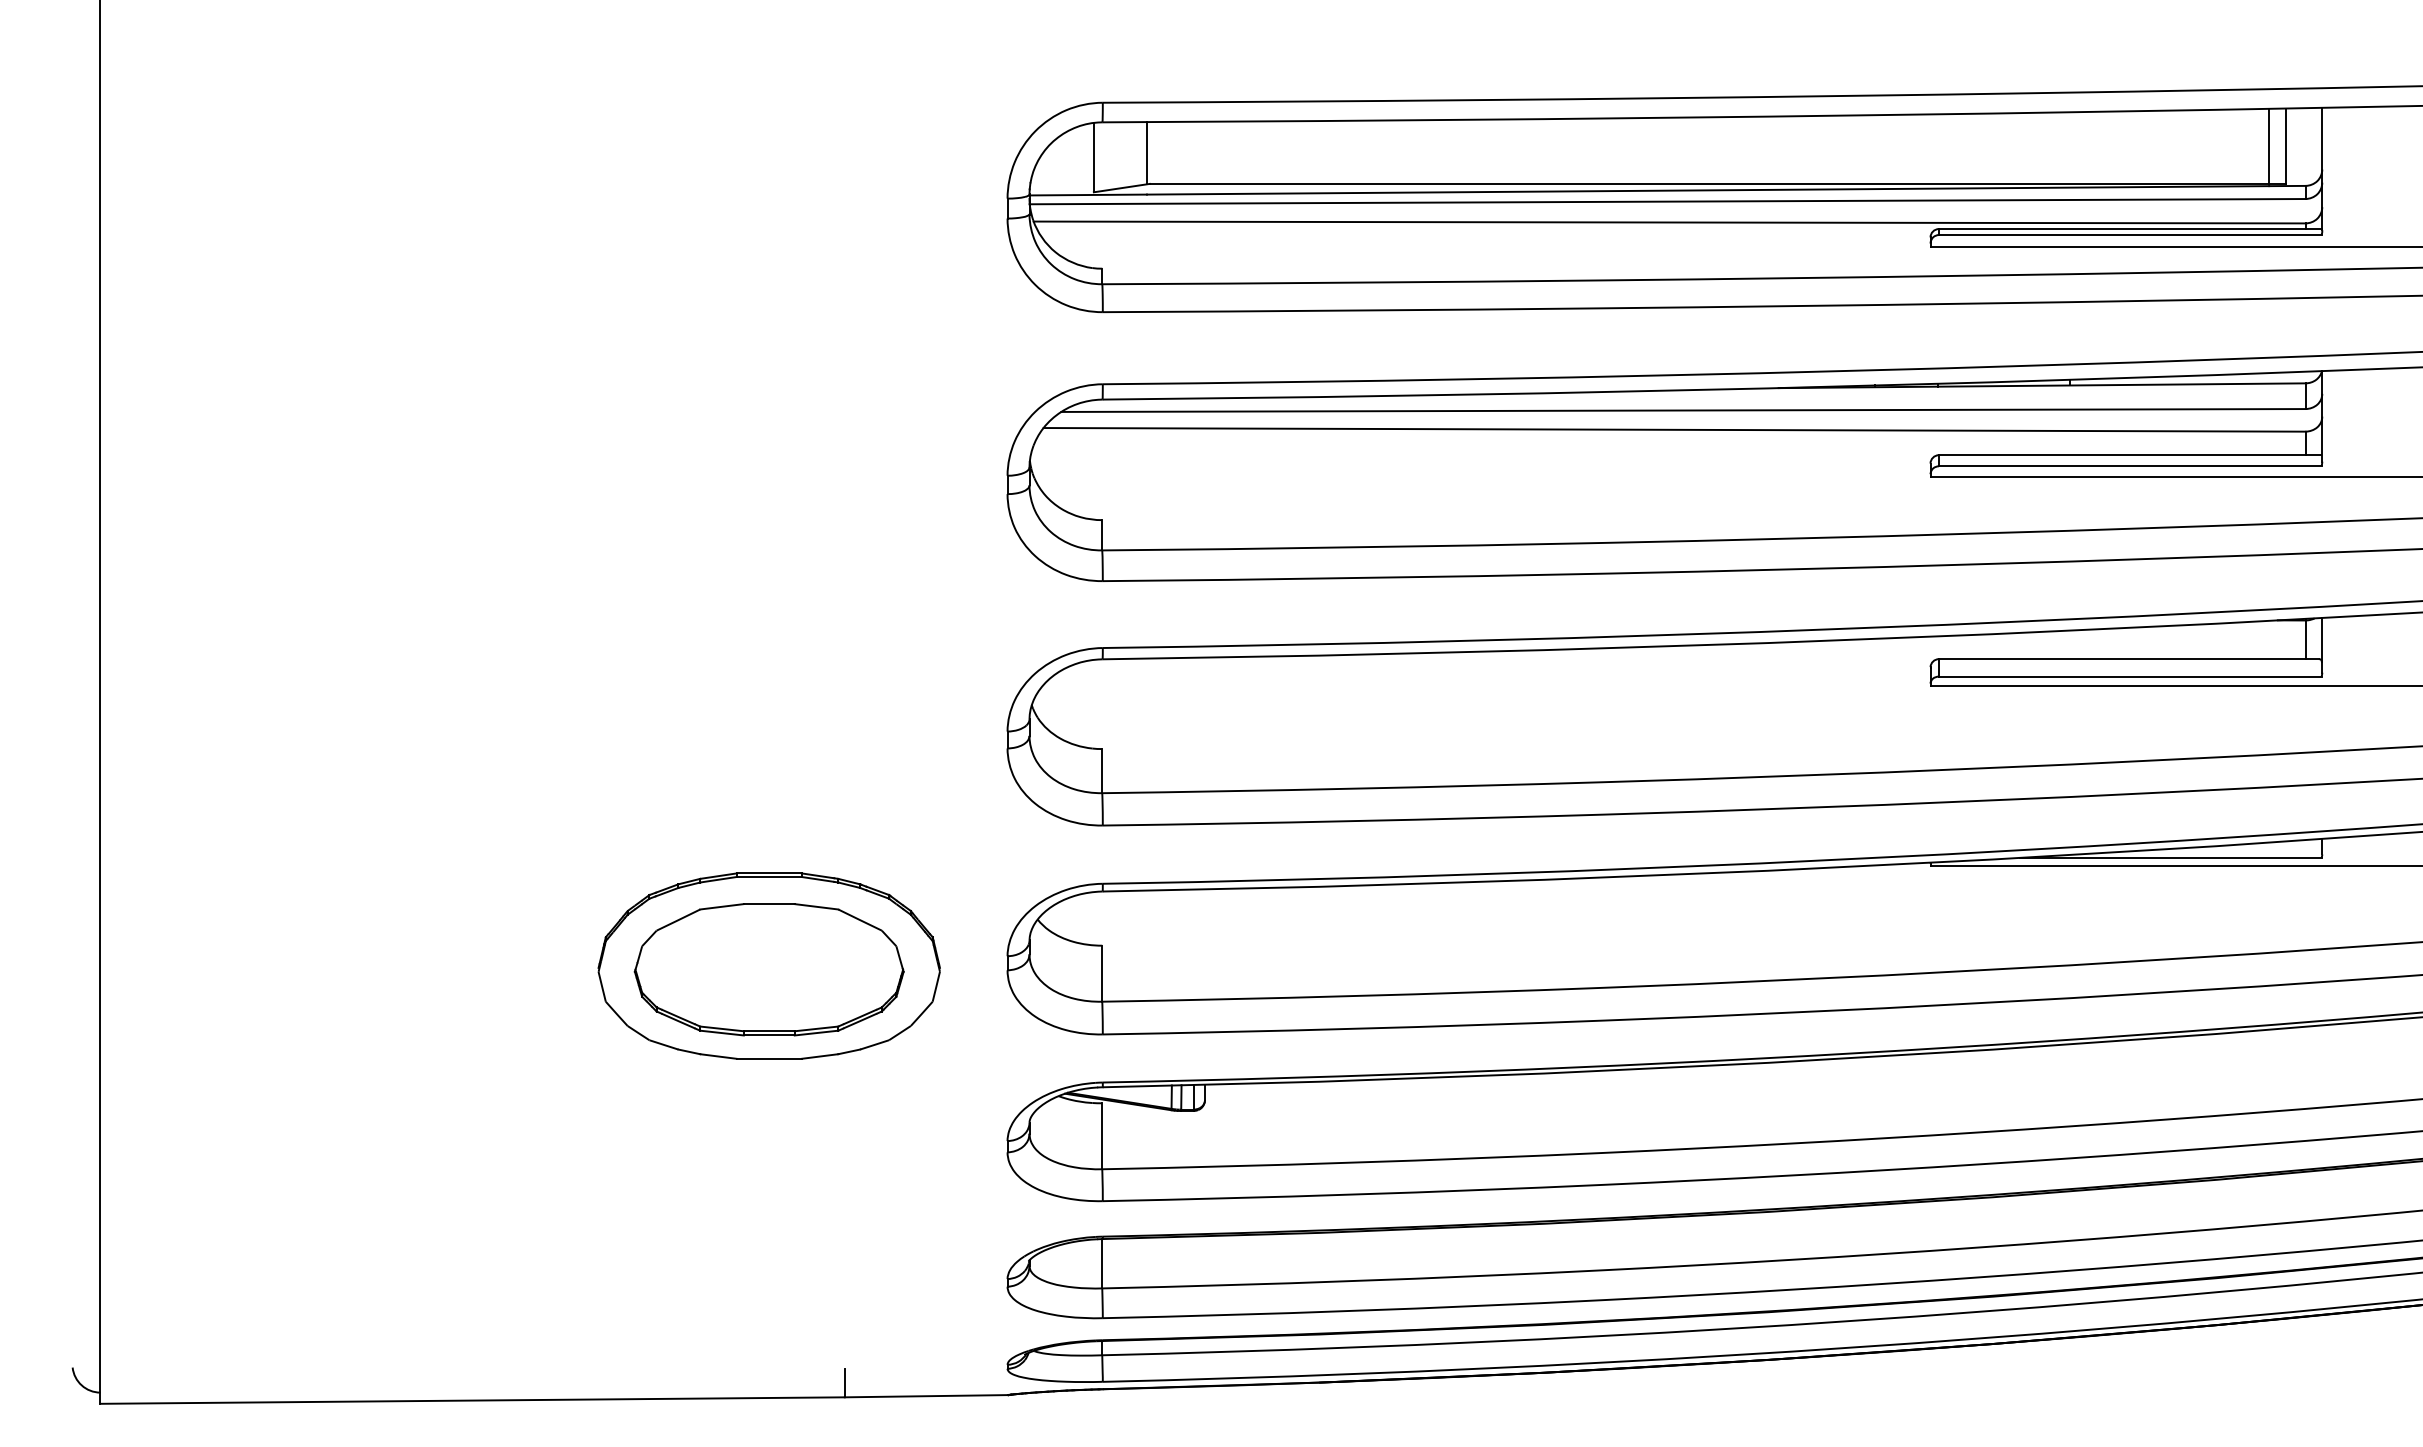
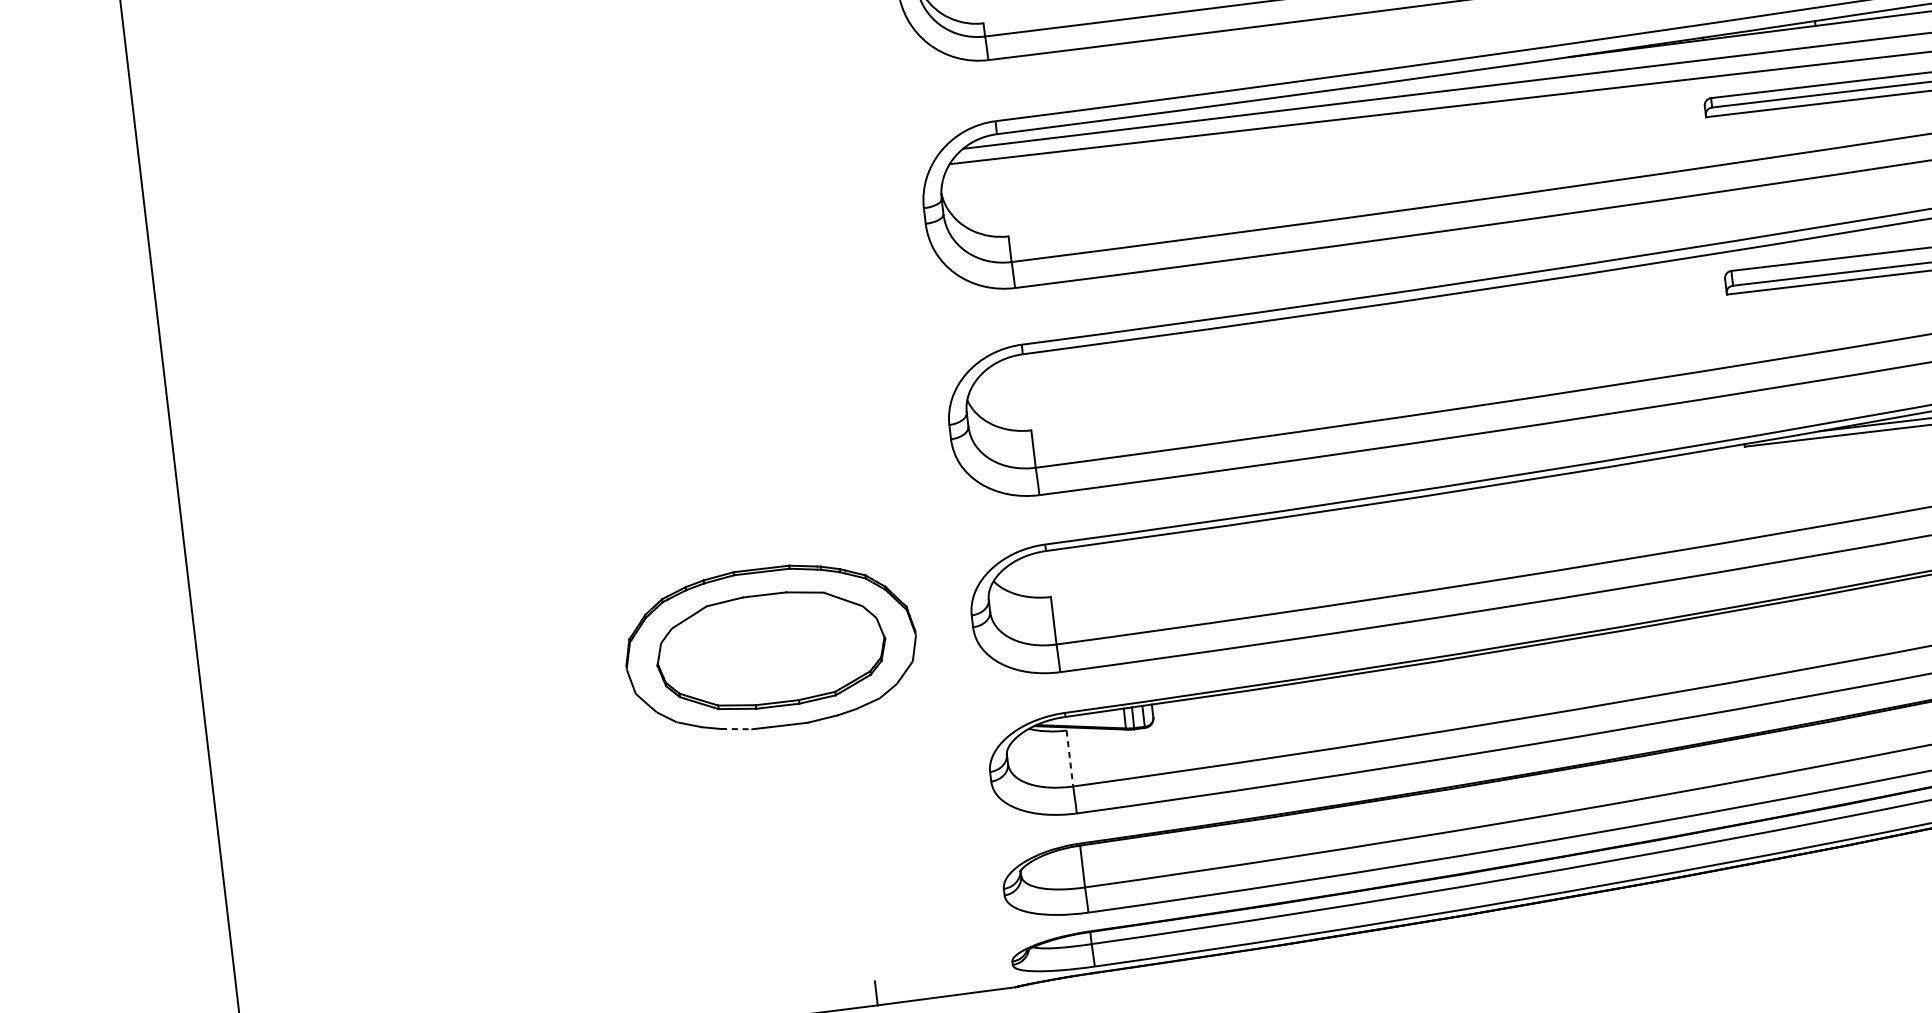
line: (718, 1056) -> (736, 729), solid -> dashed
line: (1102, 1136) -> (1070, 758), solid -> dashed

